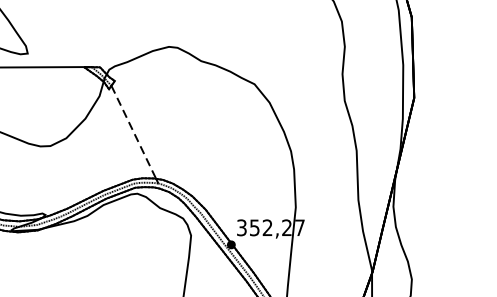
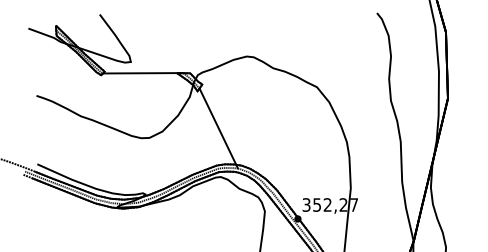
line: (134, 133) -> (218, 127), dashed -> solid

